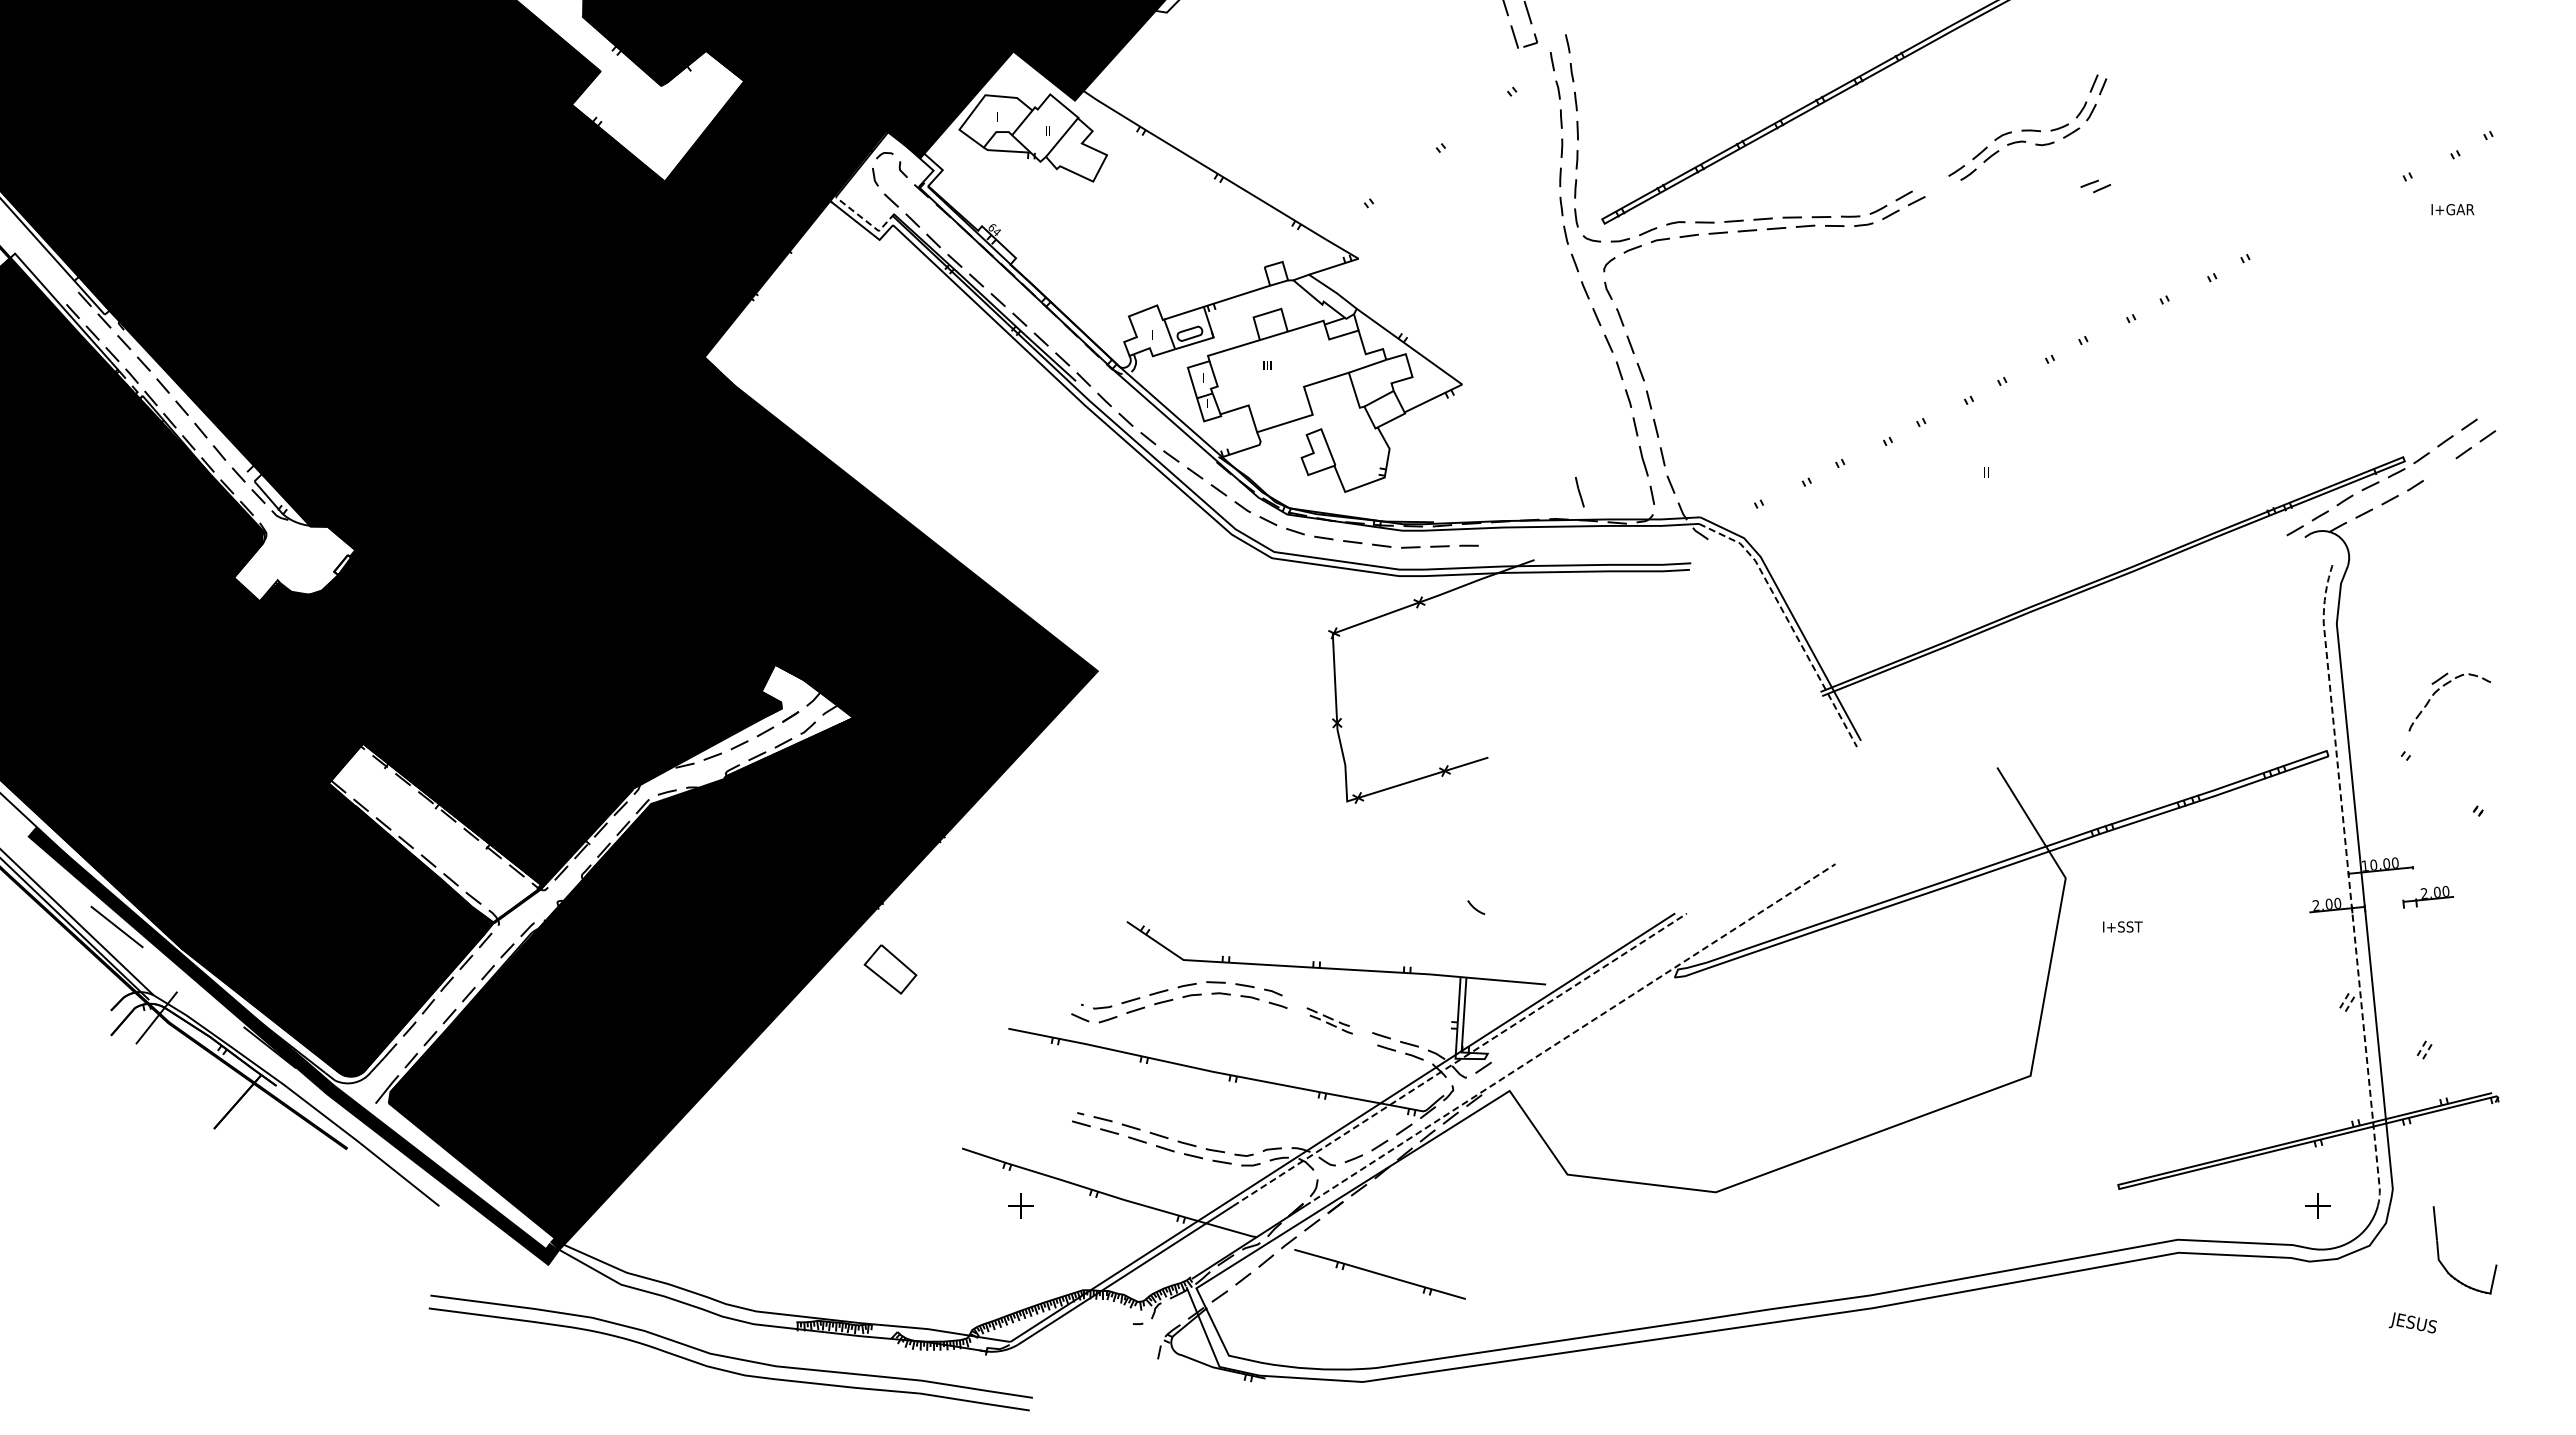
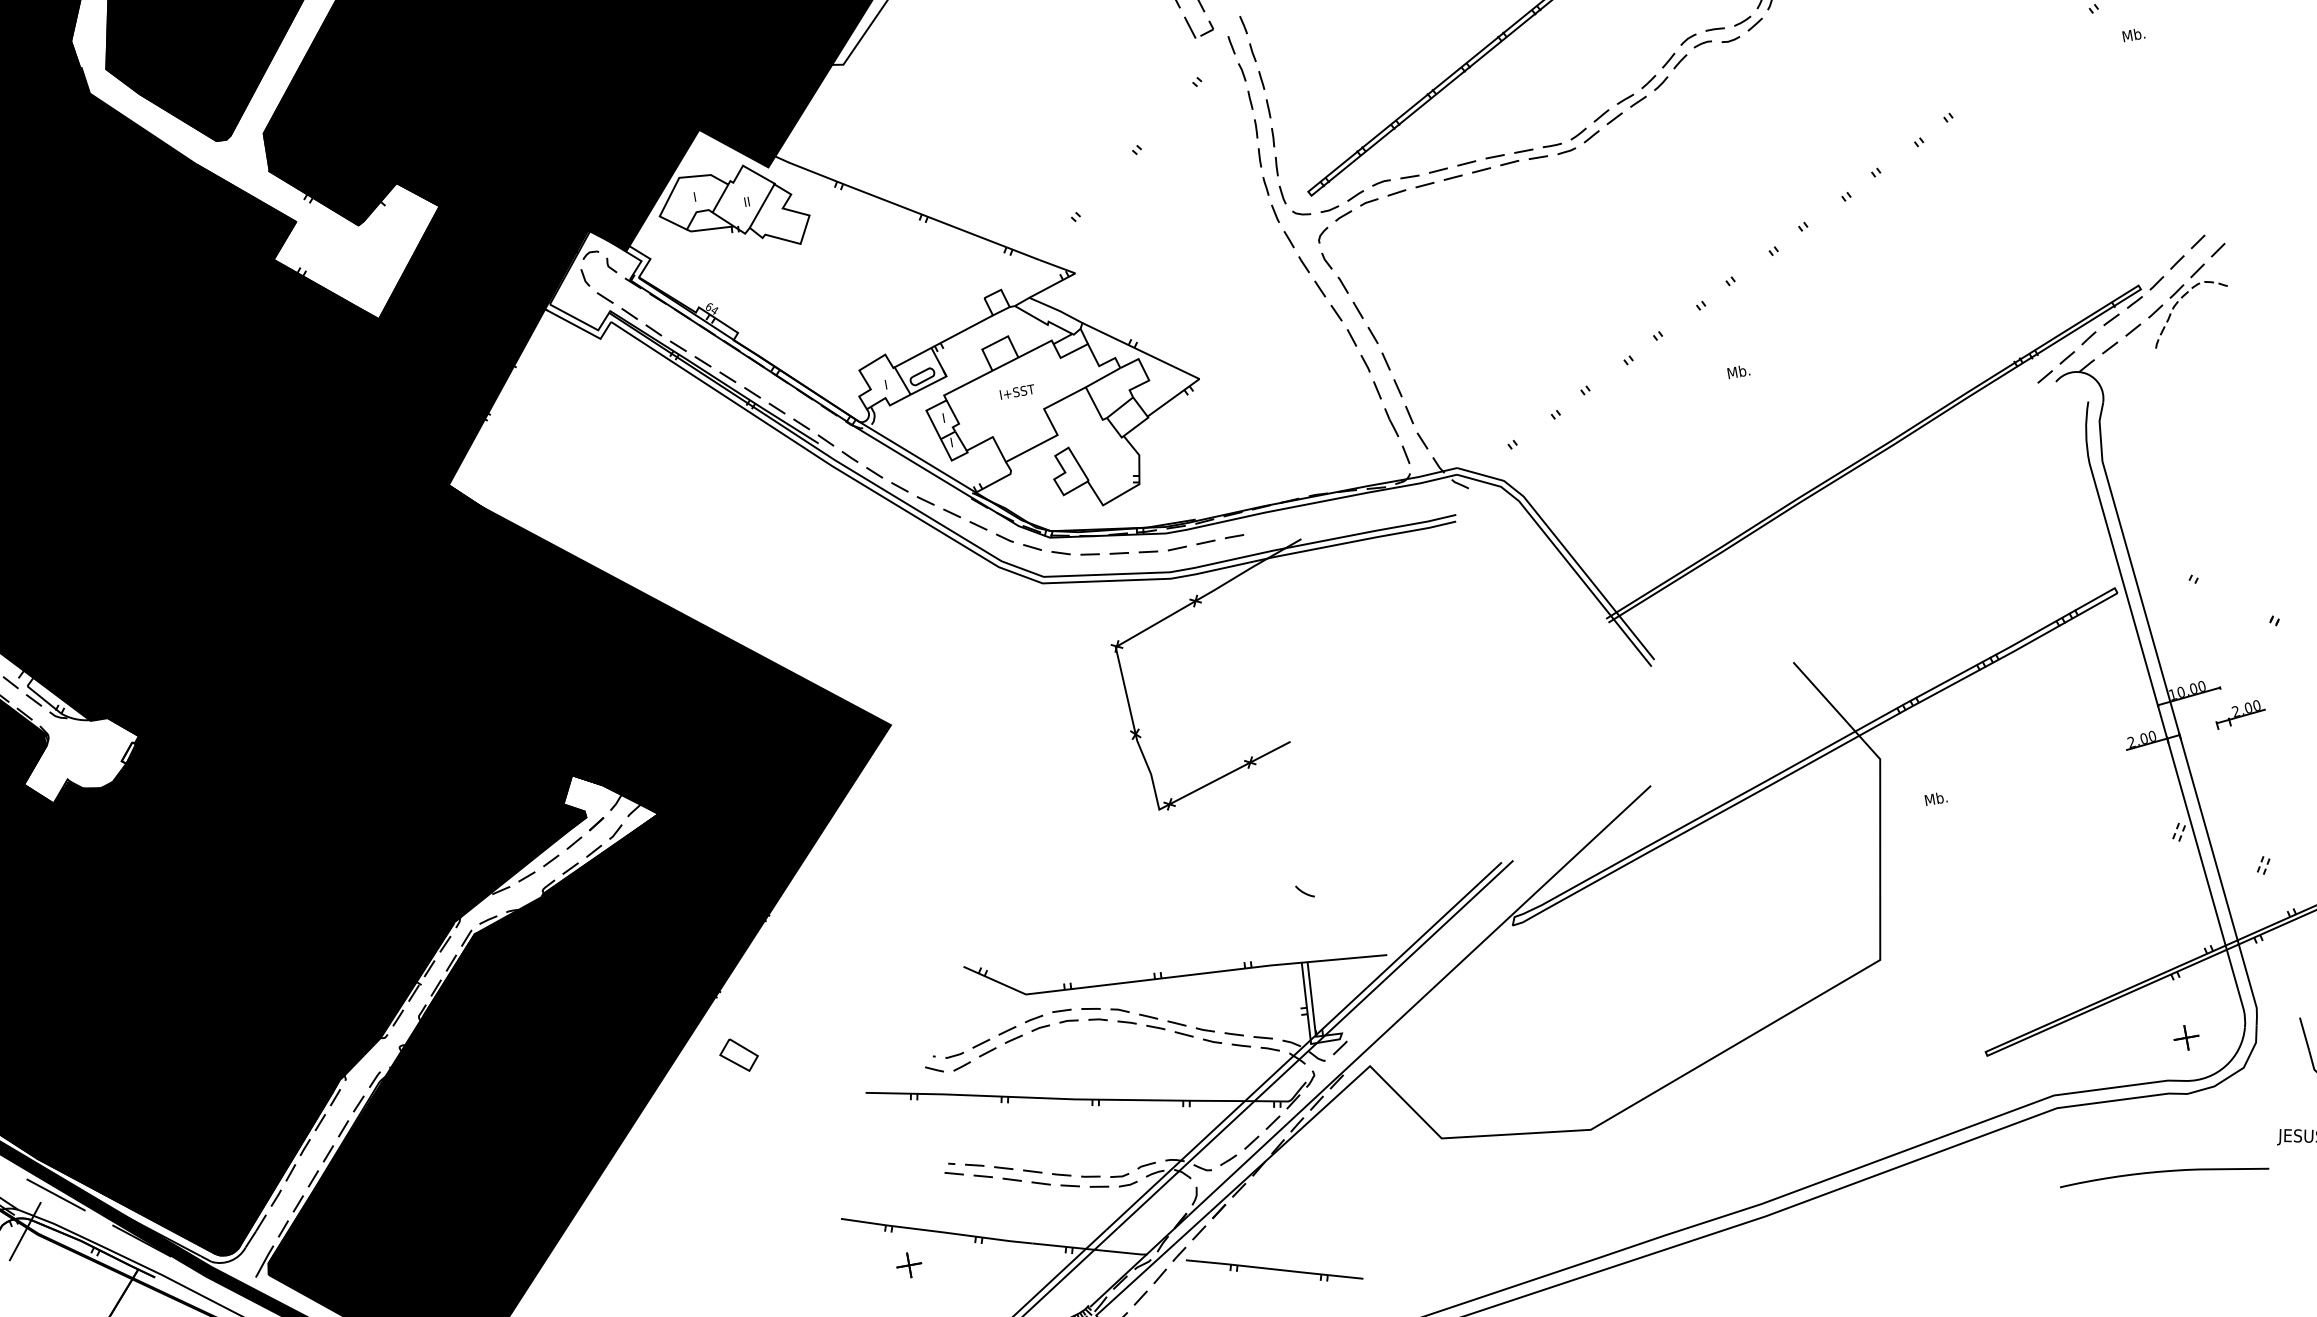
part: (2095, 186) -> (1631, 100), moved
text: (2453, 209) -> (2144, 32), I+GAR -> Mb.
line: (867, 221) -> (585, 322), dashed -> solid
text: (1280, 365) -> (1017, 392), III -> I+SST
text: (1994, 471) -> (1738, 371), II -> Mb.
line: (1579, 491) -> (1333, 463), removed
line: (1789, 622) -> (1563, 555), dashed -> solid
part: (2438, 690) -> (2177, 303), moved
fill: (435, 832) -> (267, 1000), added
line: (2349, 884) -> (2160, 715), dashed -> solid
text: (2123, 926) -> (1945, 796), I+SST -> Mb.
part: (889, 969) -> (738, 1055), size x0.71
line: (193, 987) -> (56, 1195), added
part: (1329, 1020) -> (1180, 1028), size x1.67
line: (1570, 1035) -> (1420, 1000), dashed -> solid
line: (1460, 1059) -> (1316, 1043), dashed -> solid
curve: (2271, 1334) -> (2162, 1172), added

